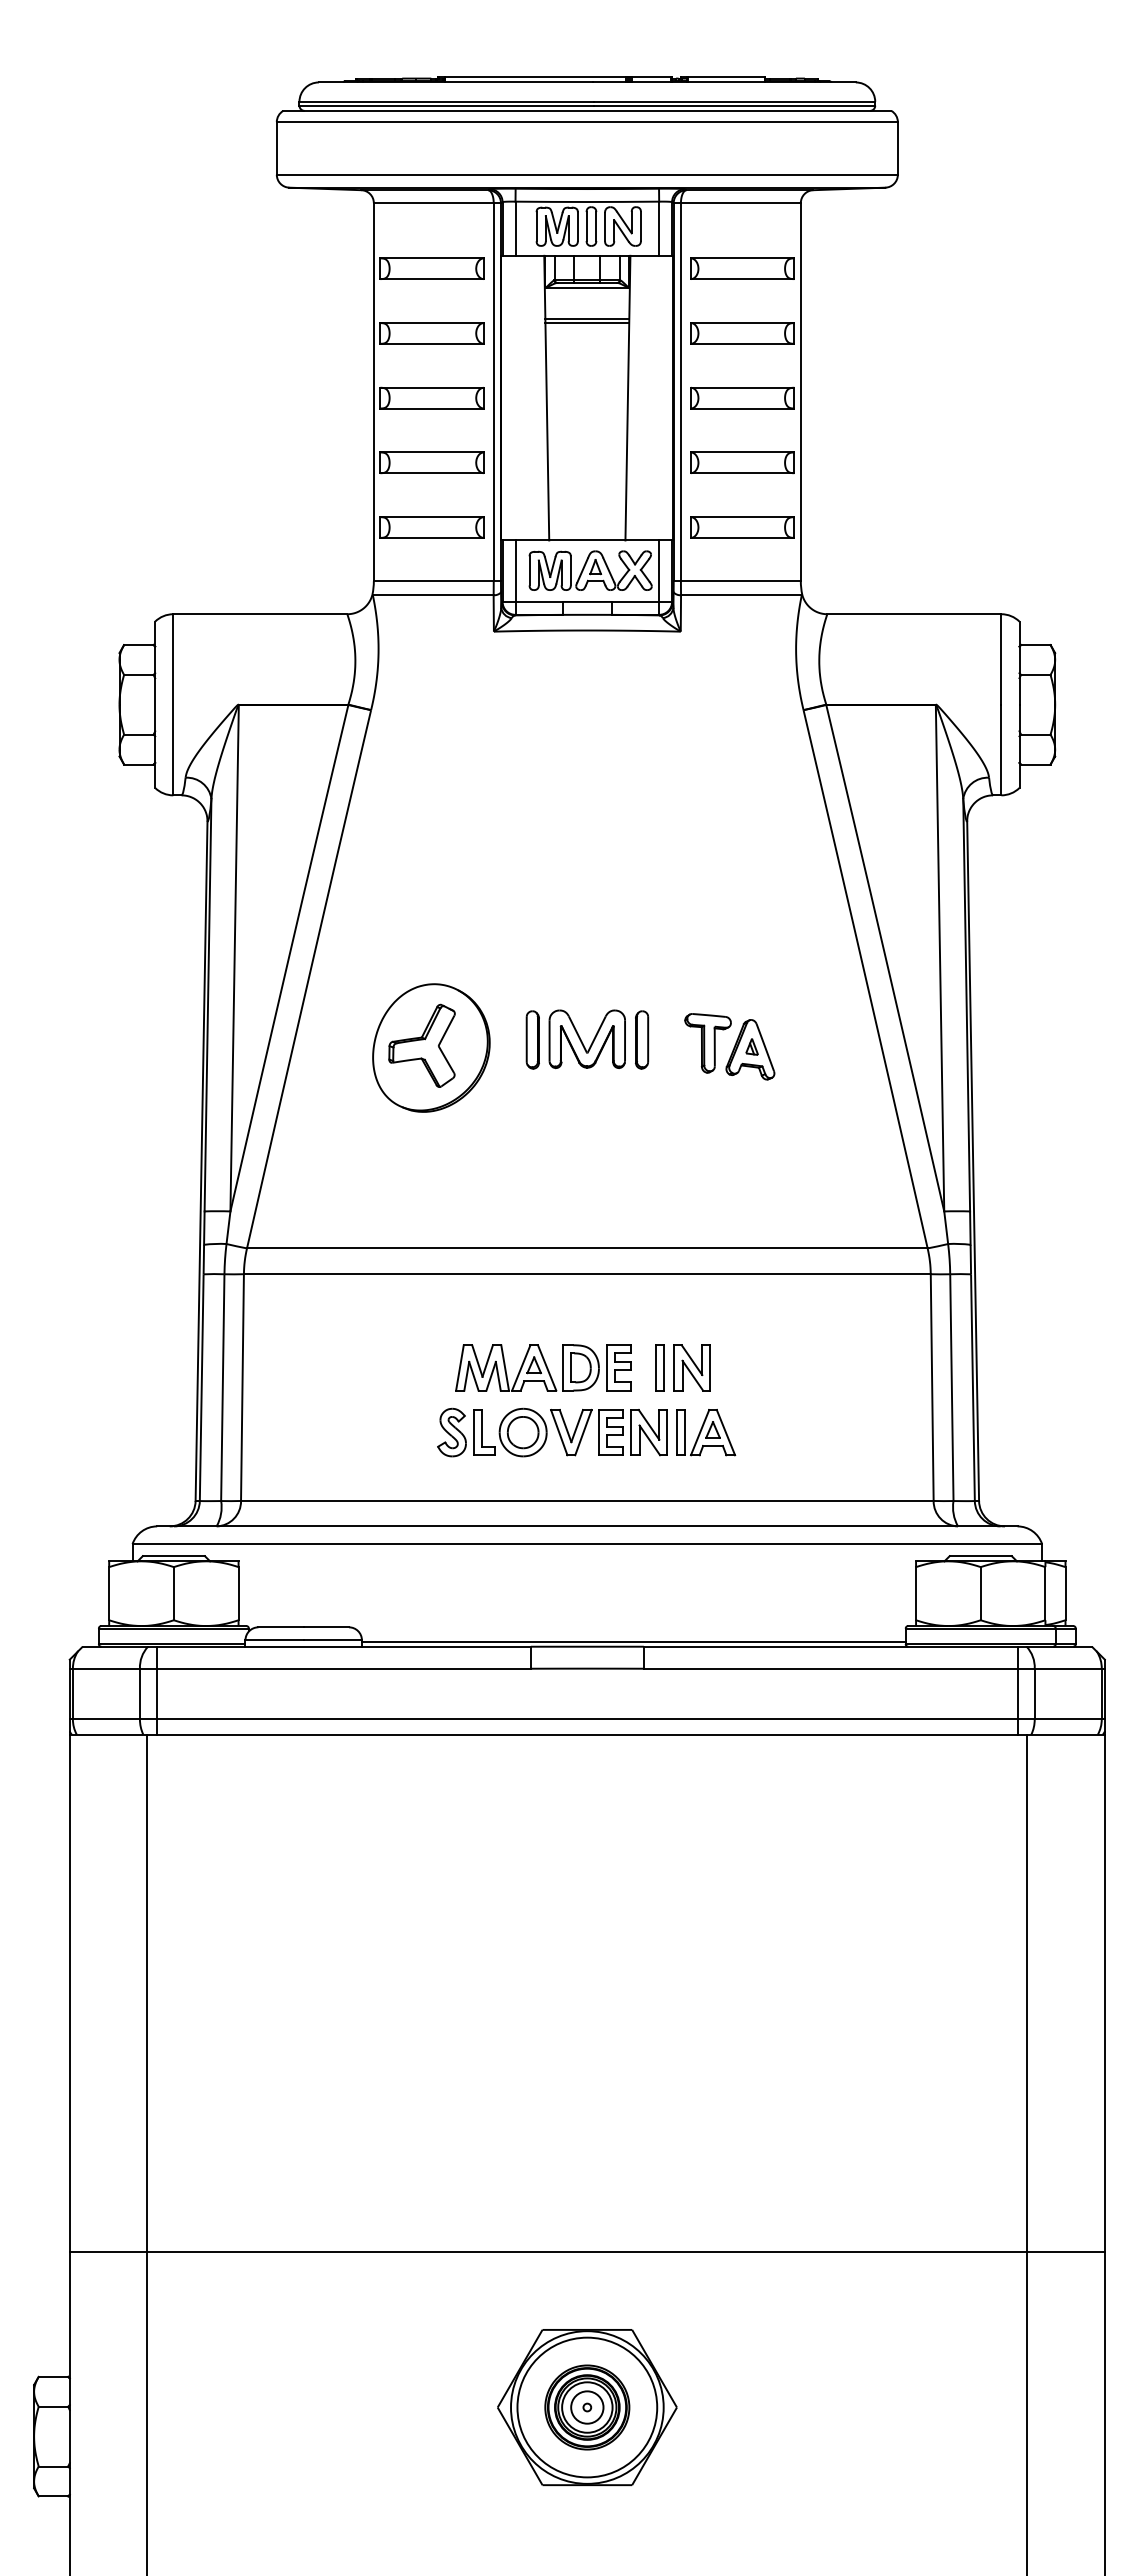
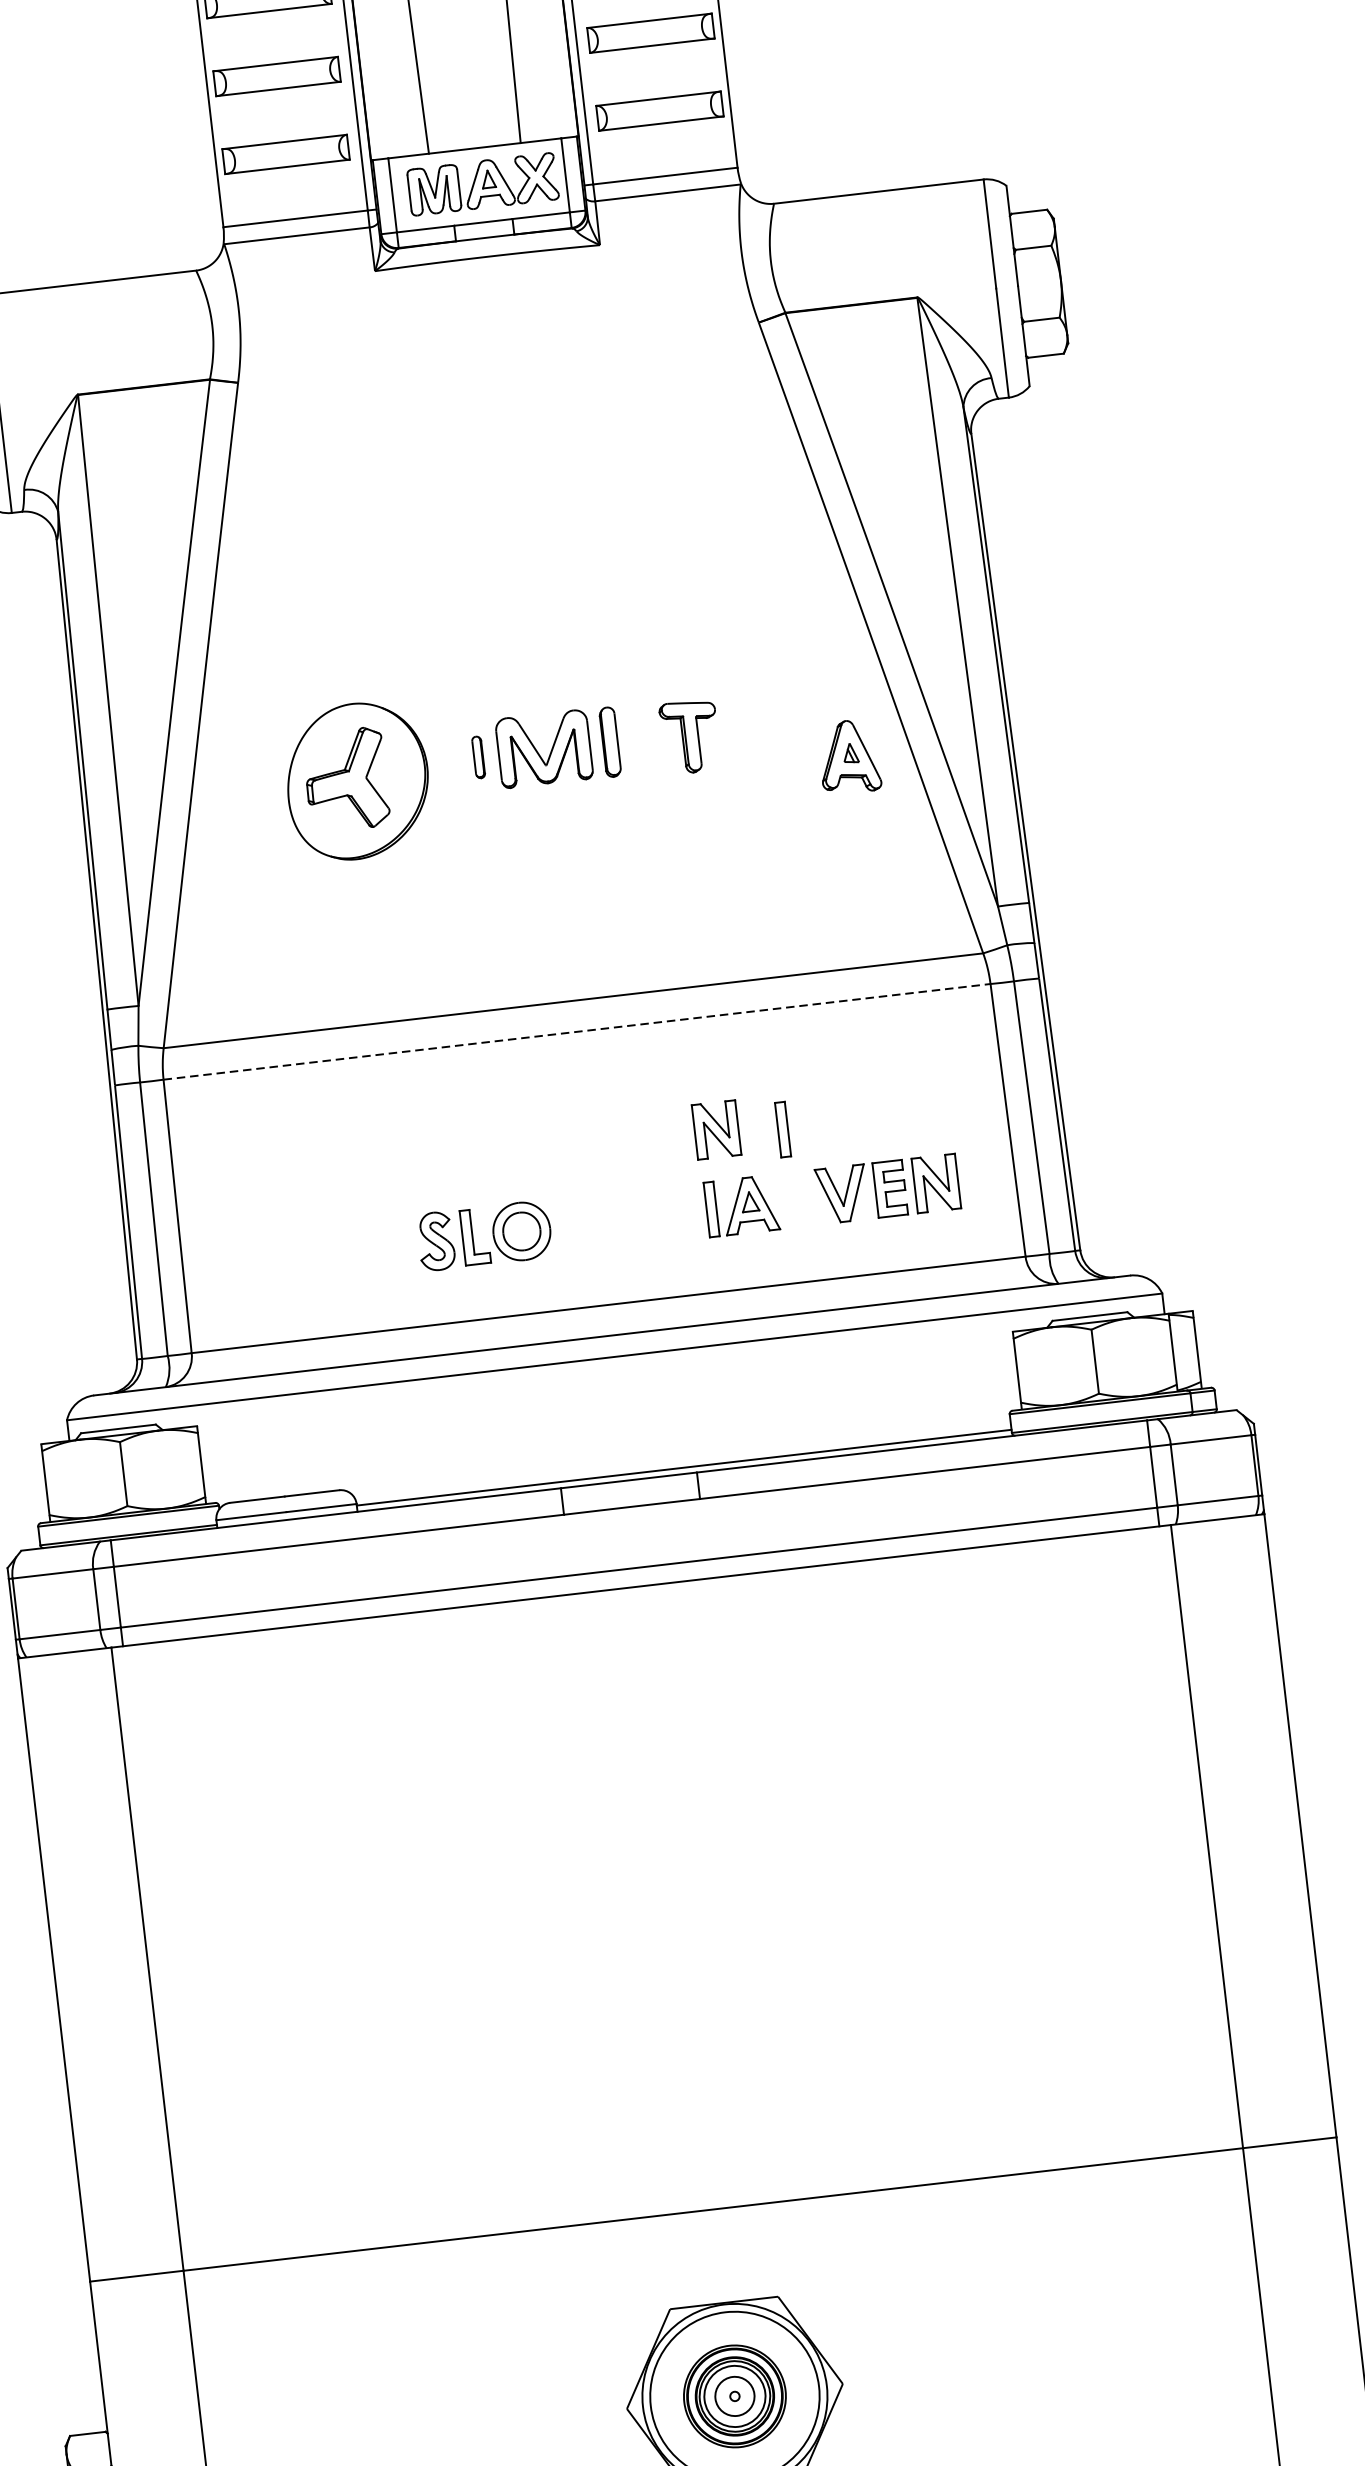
part: (532, 1039) -> (478, 756), size x0.6
part: (750, 1049) -> (849, 756), moved
line: (587, 1274) -> (577, 1032), solid -> dashed
part: (543, 1367) -> (537, 1150), removed
part: (659, 1367) -> (782, 1129), moved
part: (608, 1432) -> (887, 1189), moved

